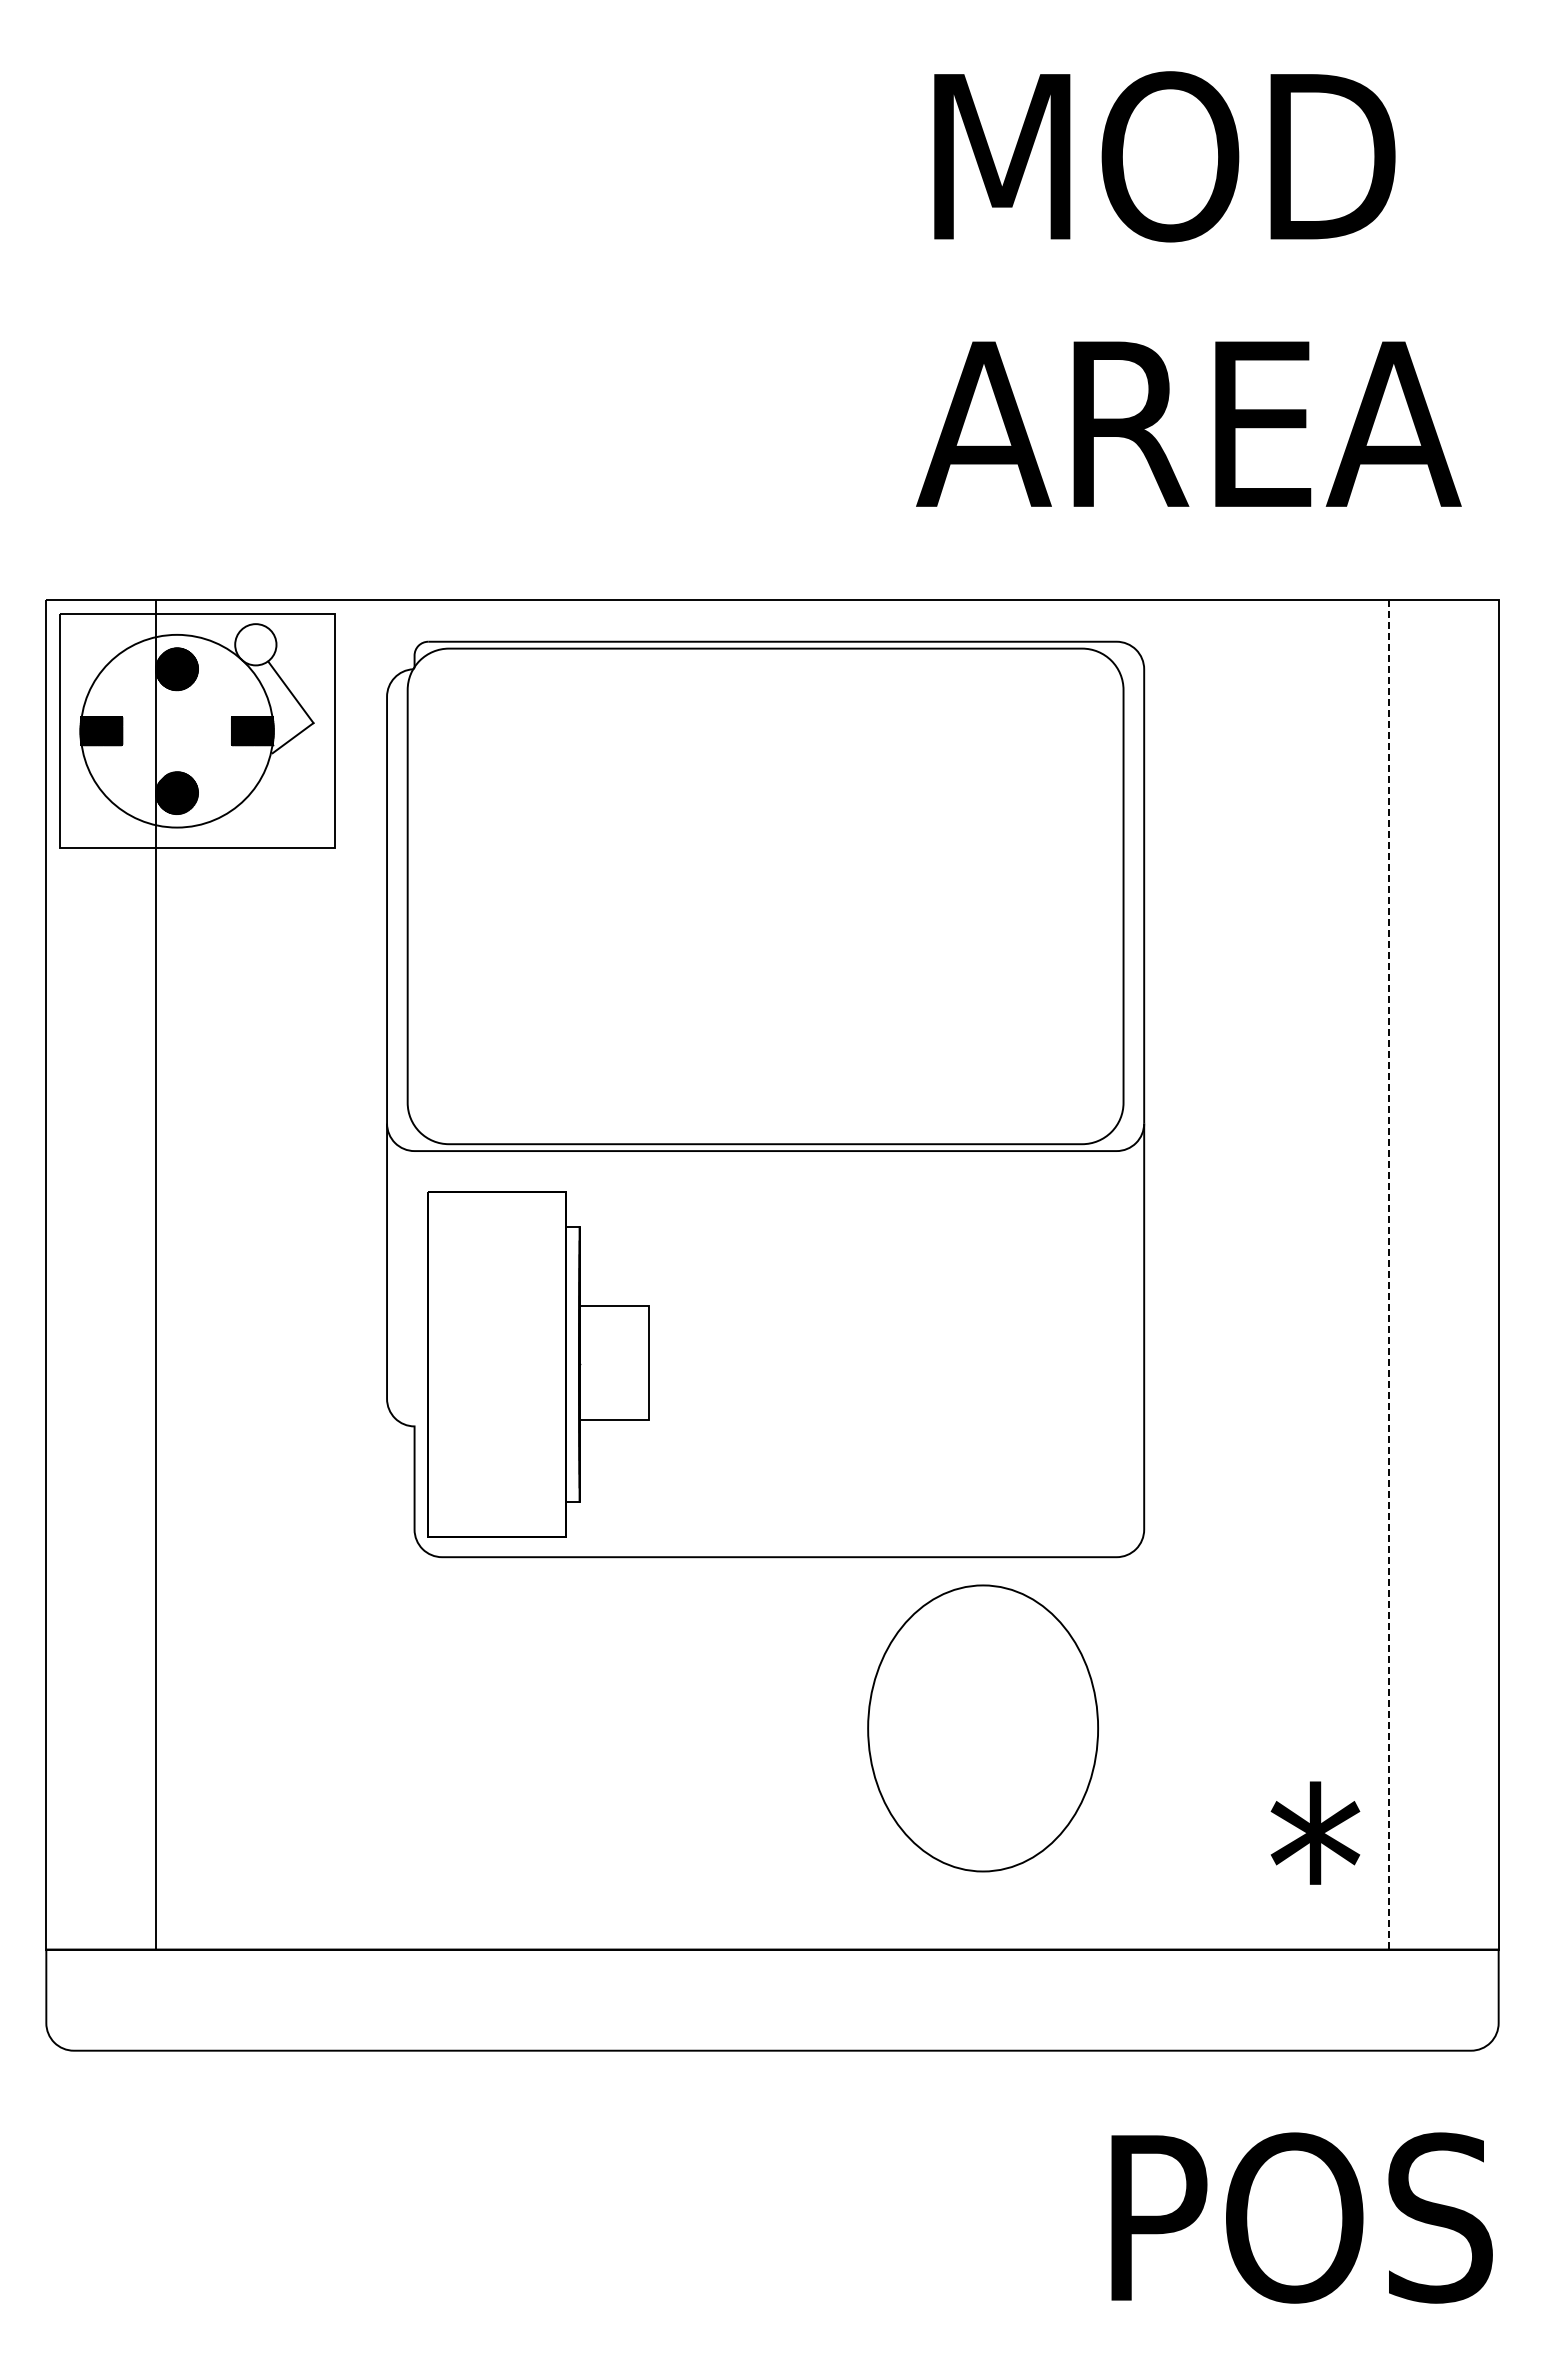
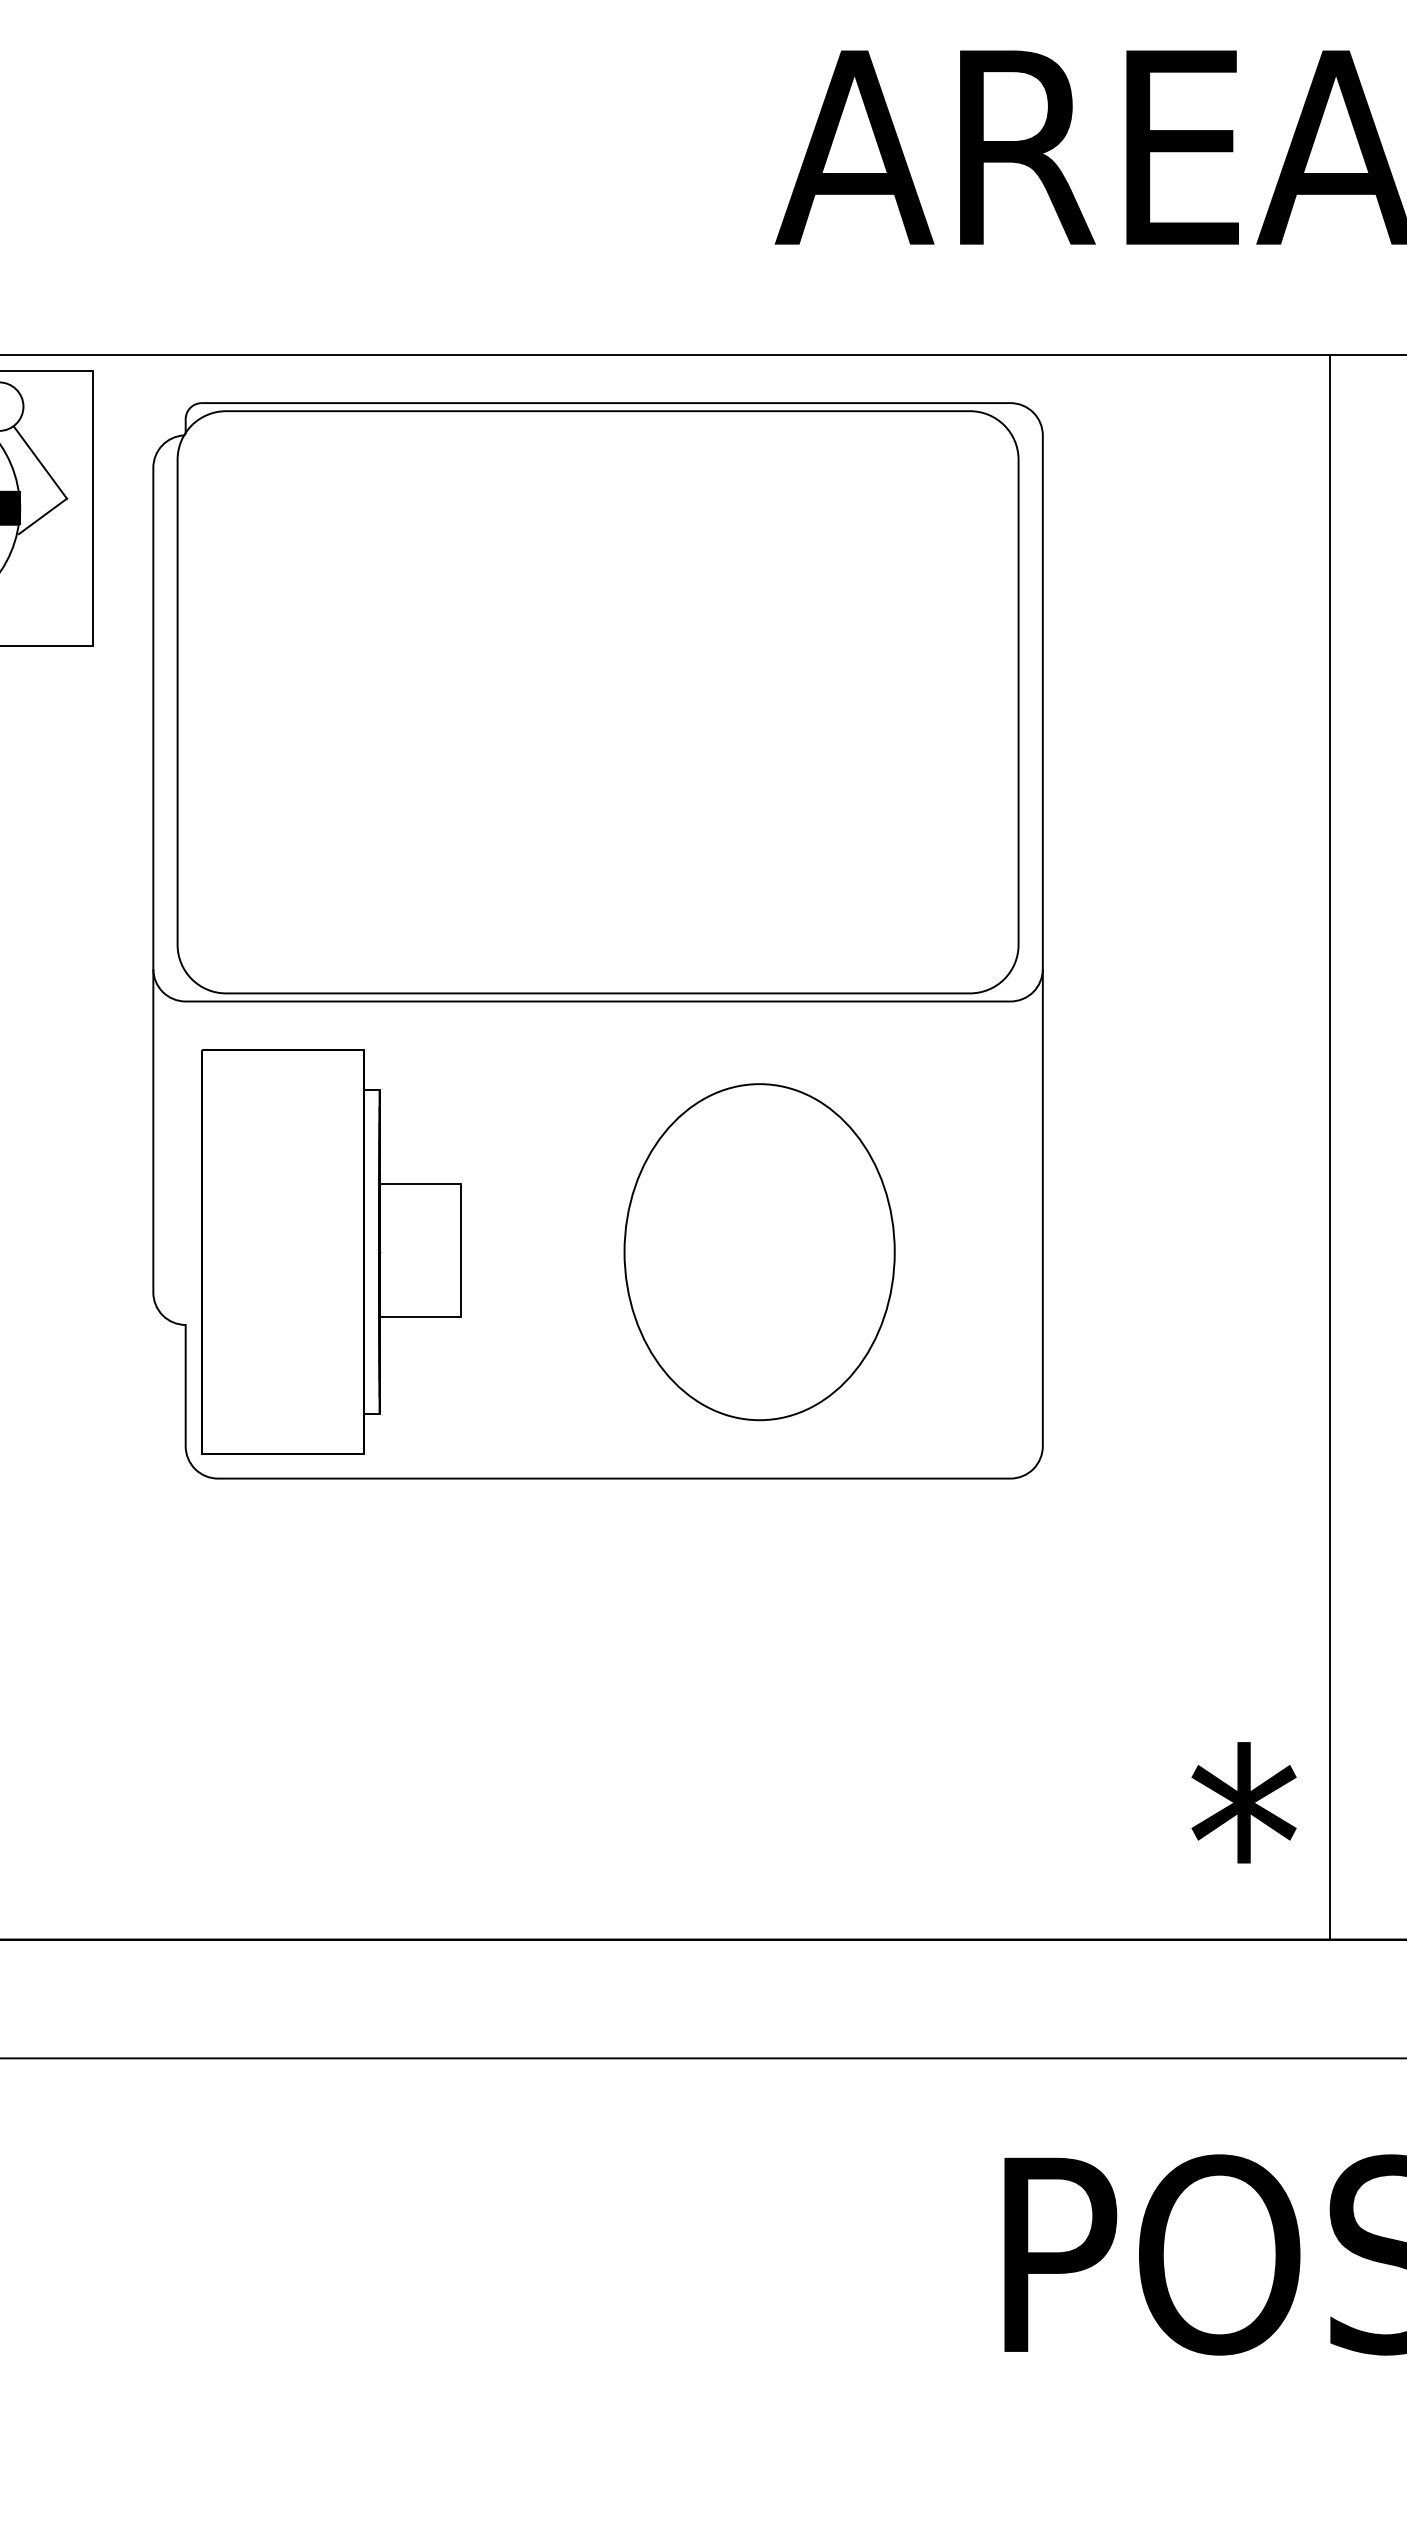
line: (1388, 1274) -> (1329, 1146), dashed -> solid
part: (982, 1728) -> (758, 1252), moved

